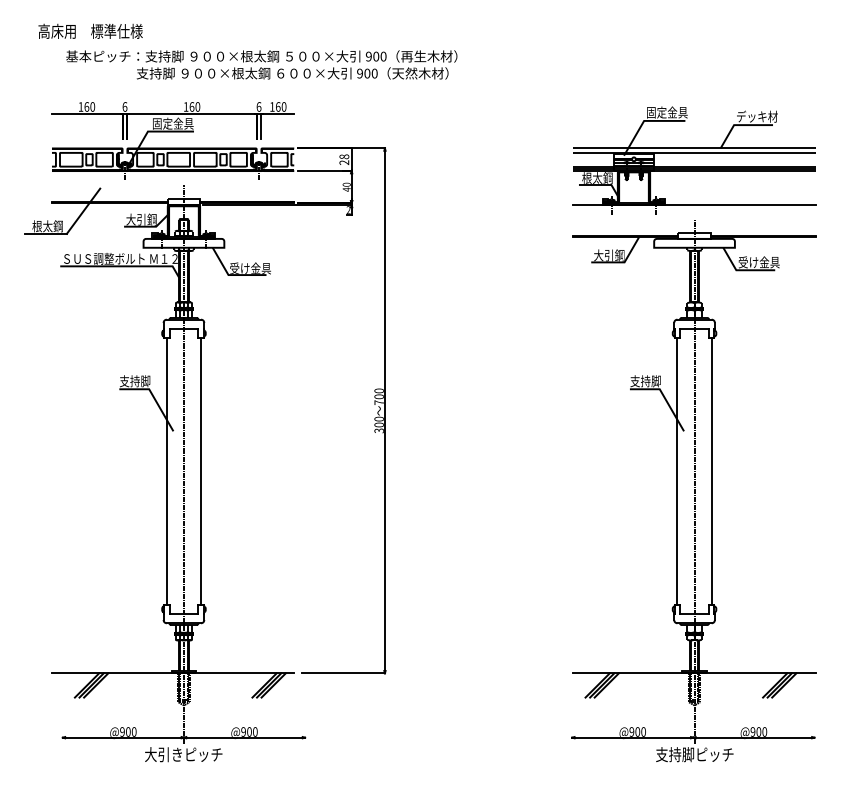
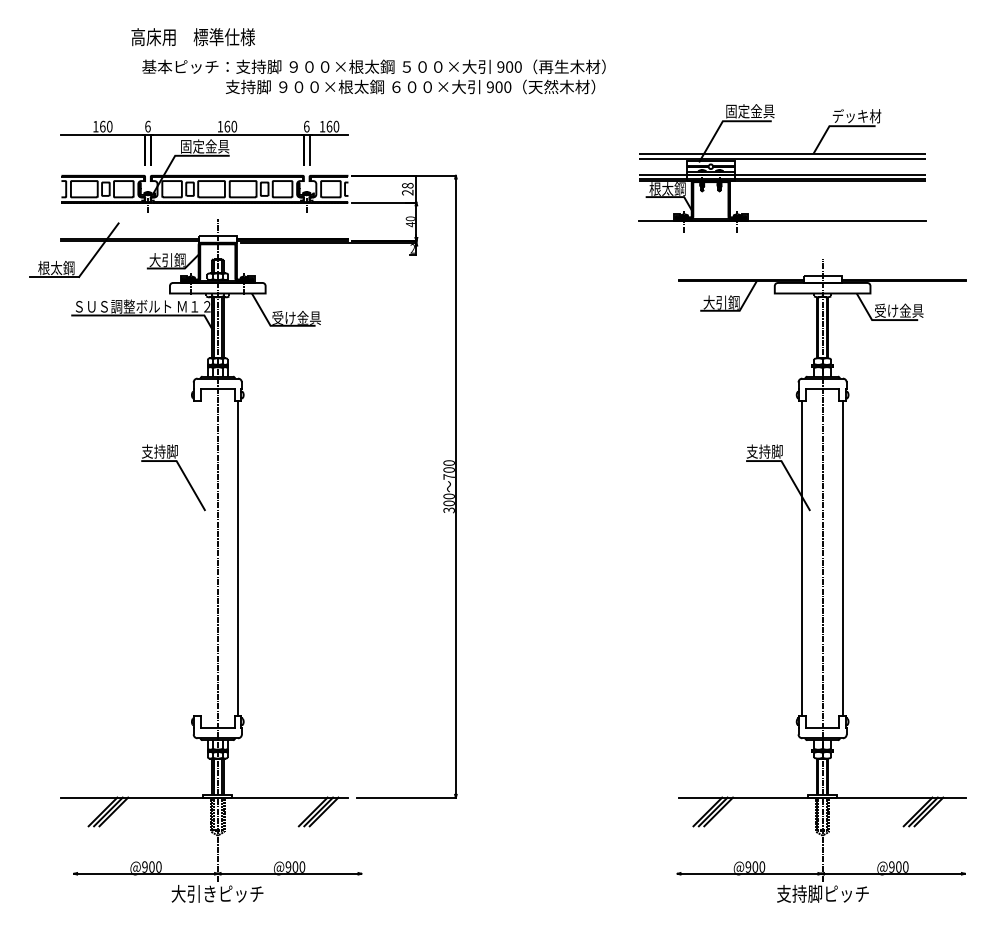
text: (89, 31) -> (192, 37), moved
text: (261, 64) -> (373, 76), moved
part: (694, 160) -> (782, 168), moved
line: (166, 471) -> (197, 558), removed

